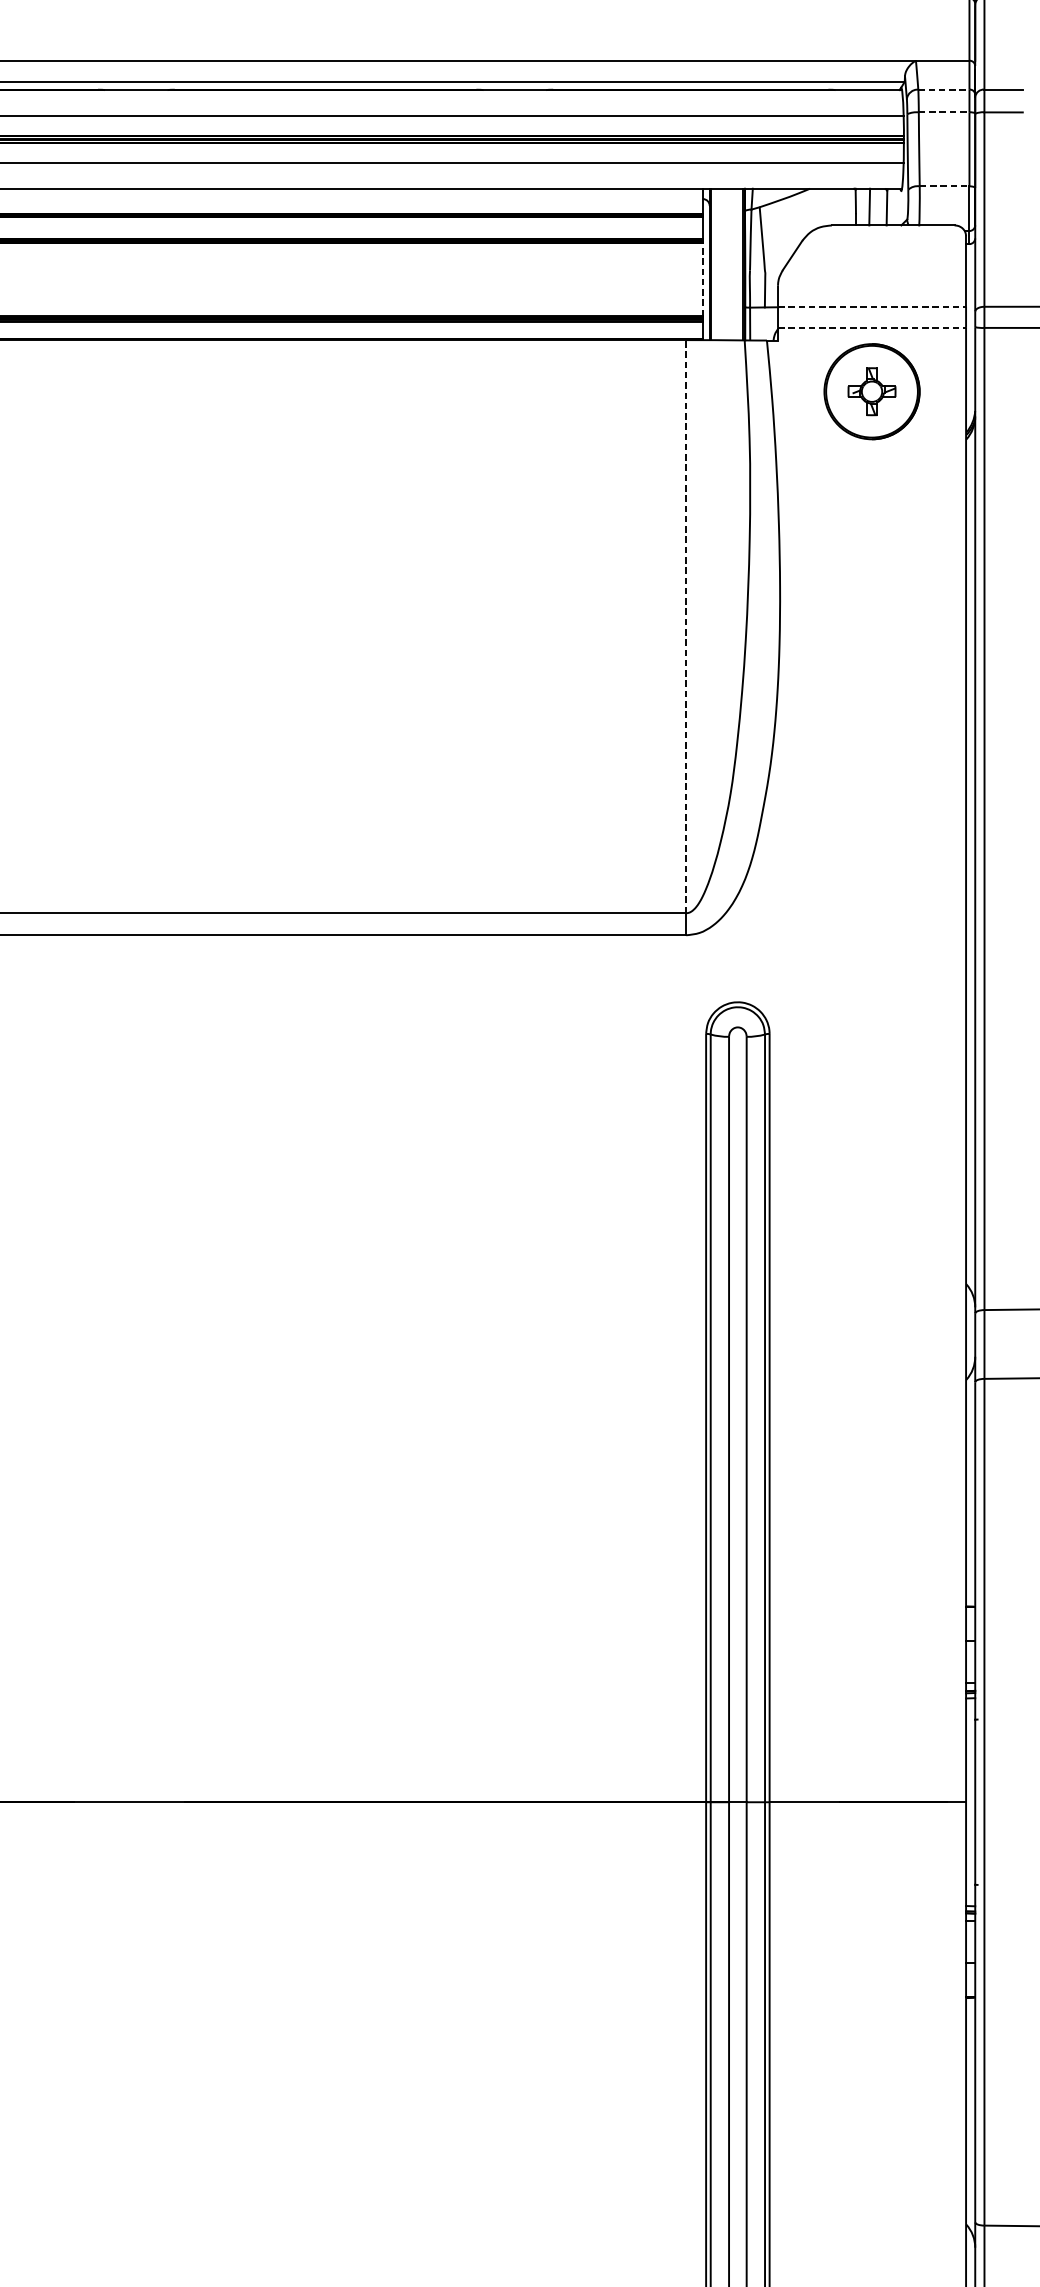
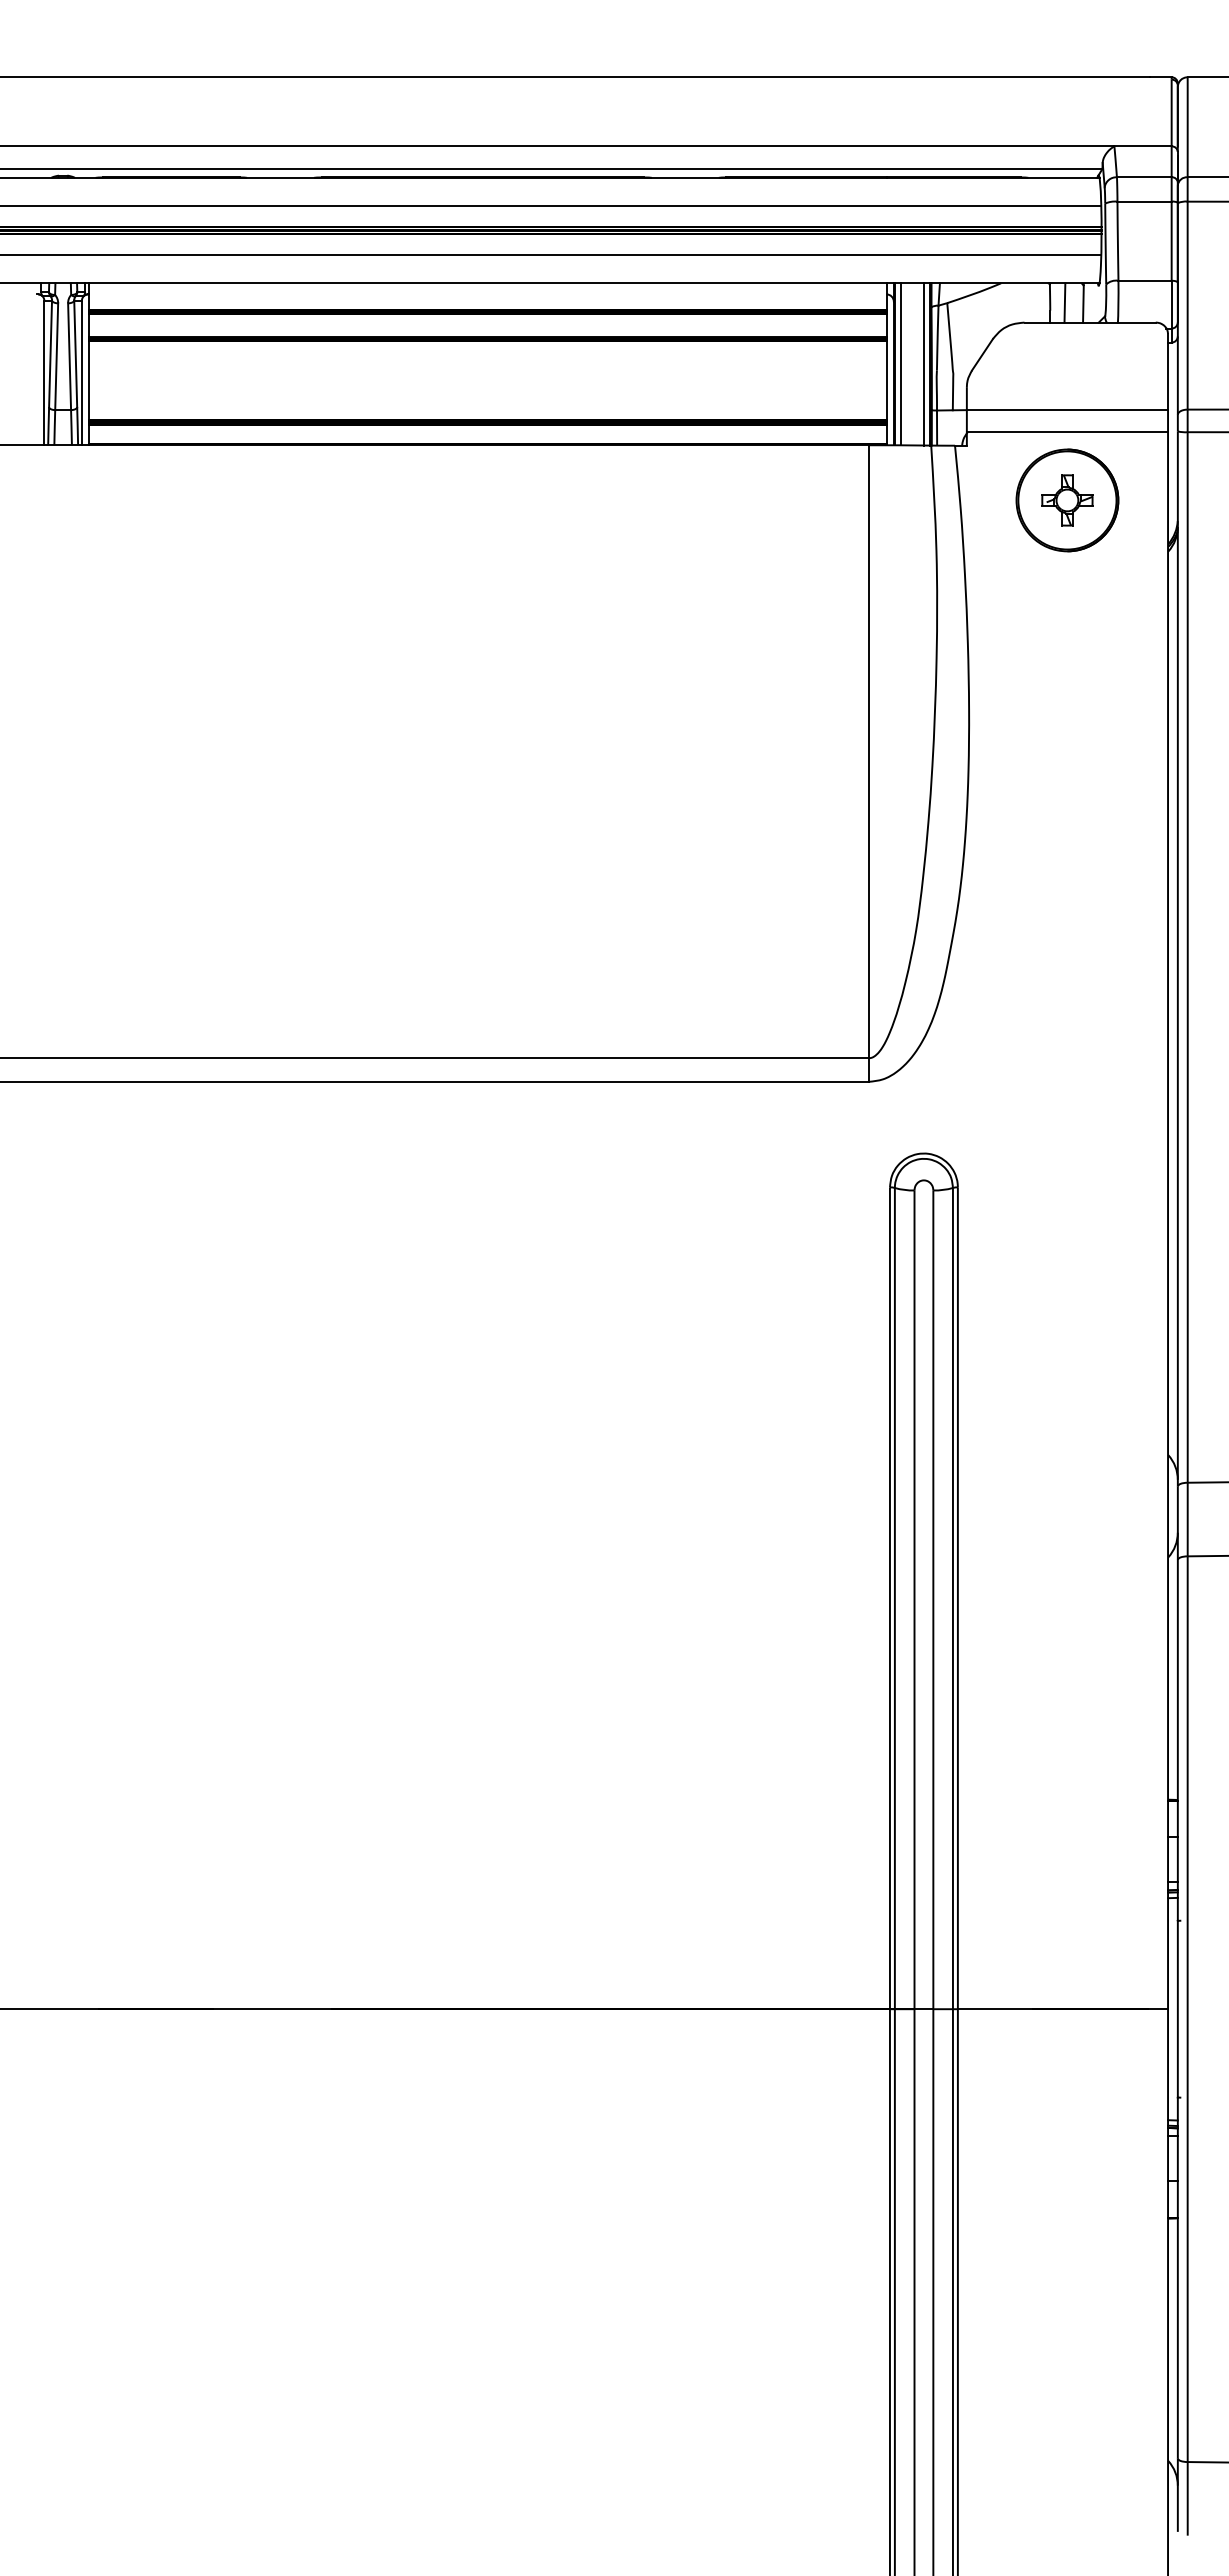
line: (944, 89) -> (1144, 177), dashed -> solid
line: (945, 112) -> (1145, 201), dashed -> solid
line: (945, 186) -> (1145, 280), dashed -> solid
line: (716, 264) -> (901, 364), added
line: (737, 264) -> (923, 364), added
line: (702, 279) -> (886, 380), dashed -> solid
line: (872, 306) -> (1067, 409), dashed -> solid
line: (872, 328) -> (1067, 432), dashed -> solid
line: (686, 626) -> (868, 751), dashed -> solid

